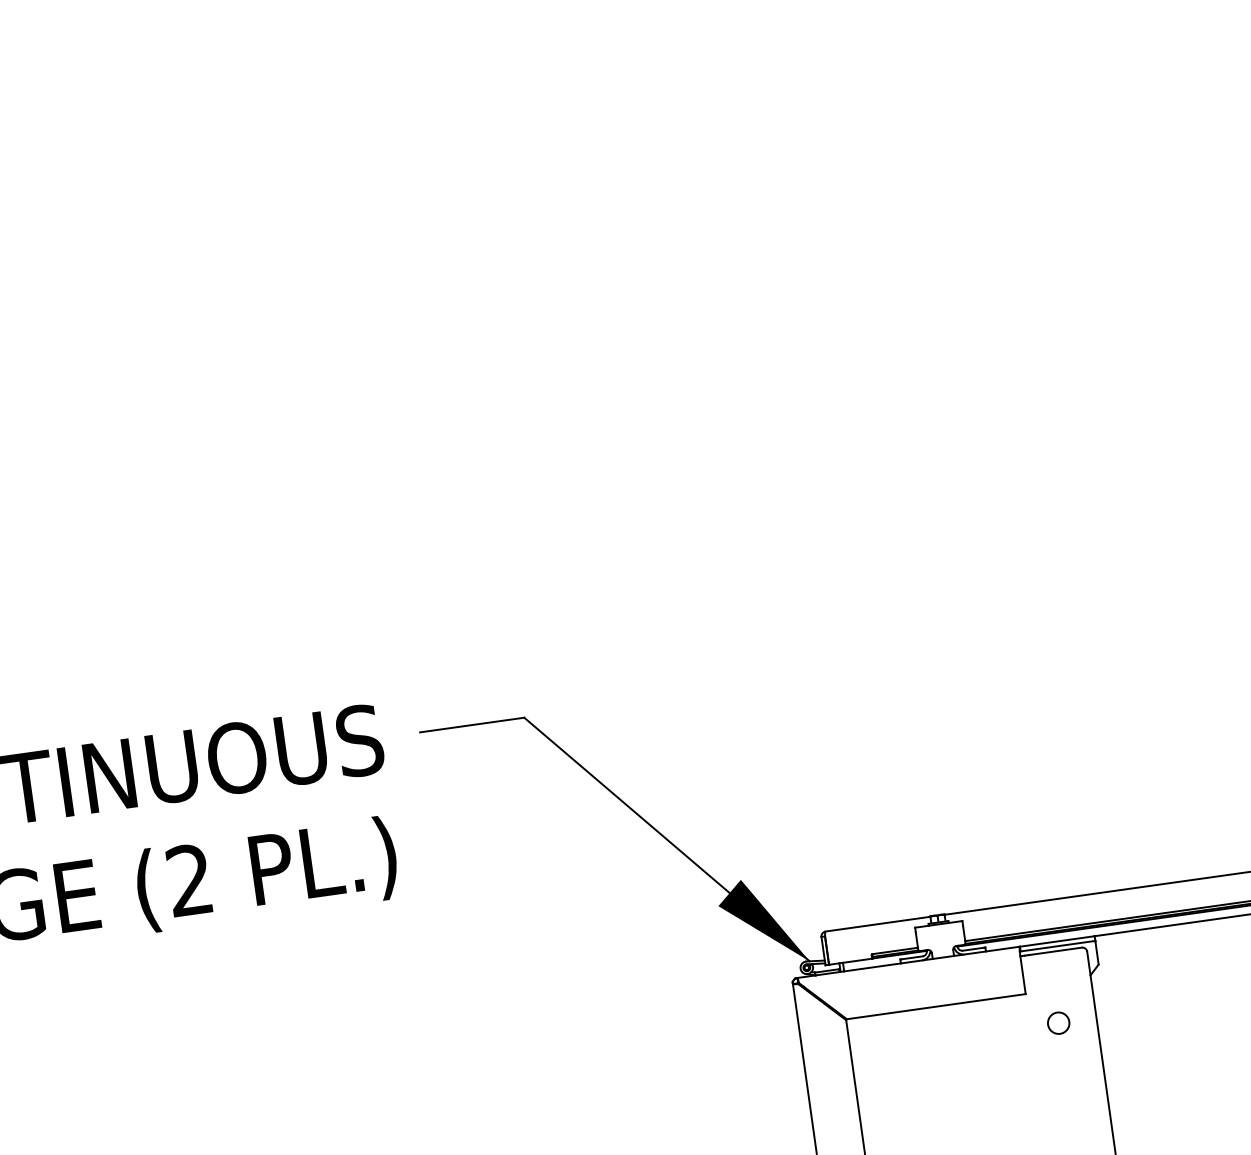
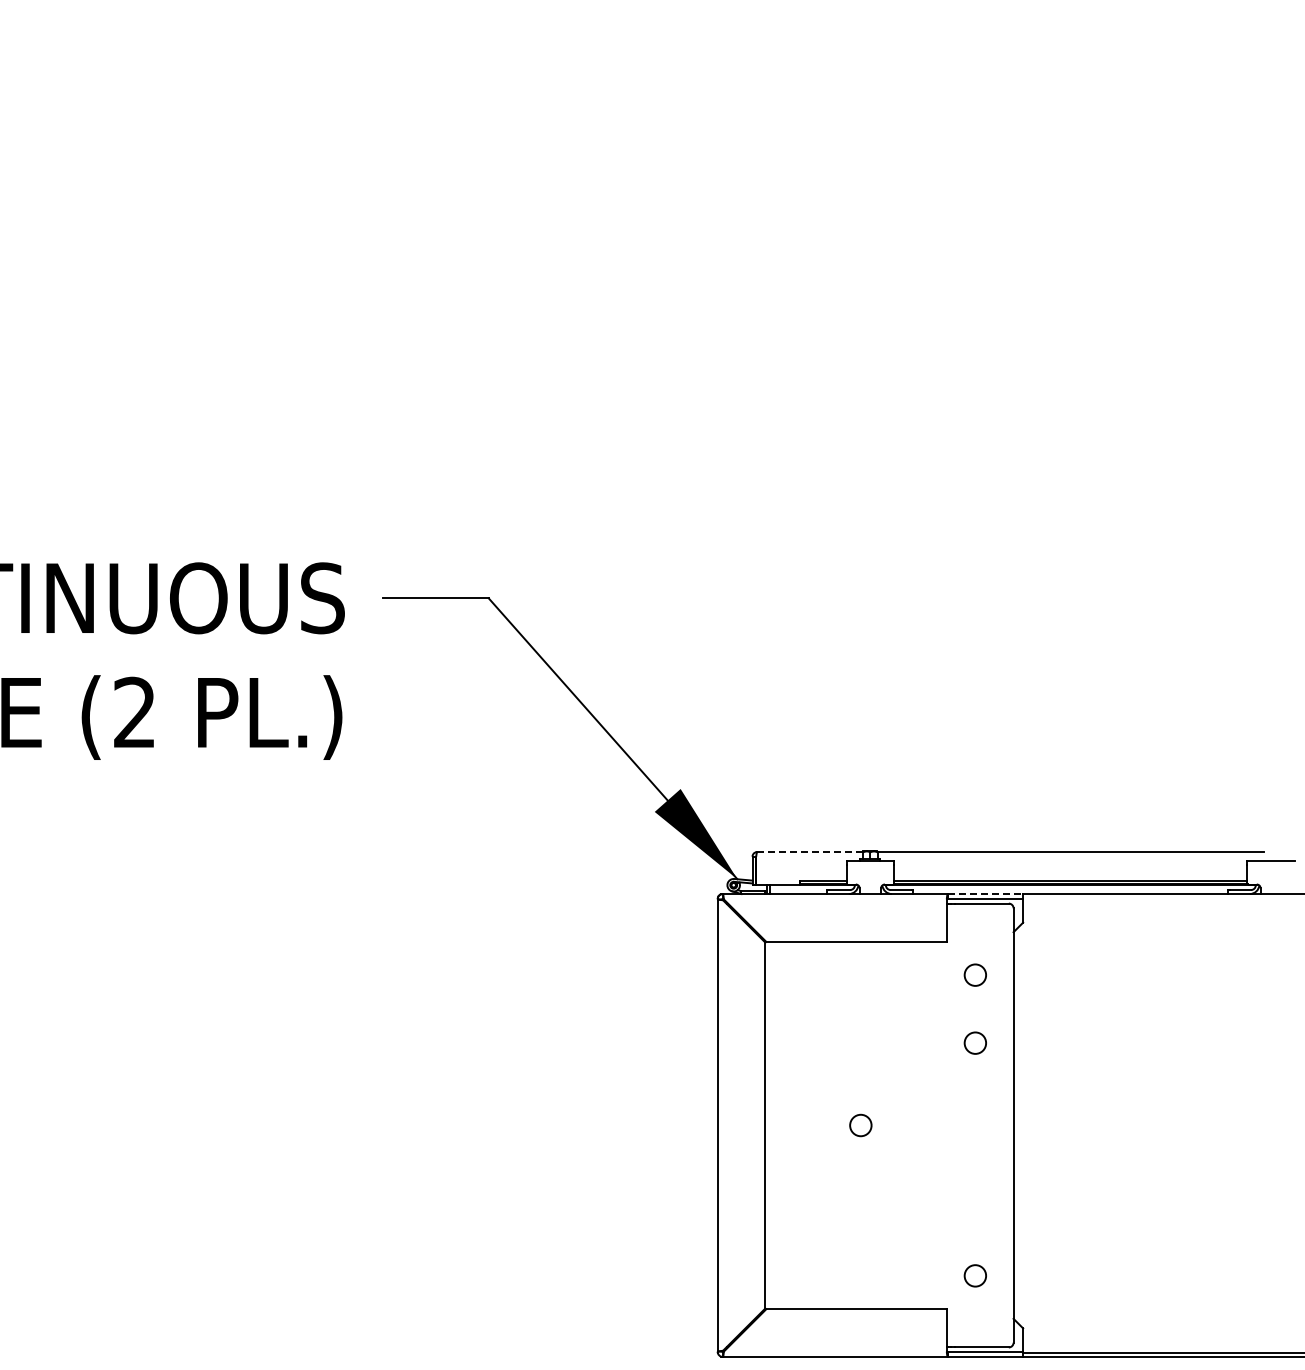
line: (878, 923) -> (810, 851), solid -> dashed
line: (1057, 941) -> (985, 894), solid -> dashed
circle: (1067, 1089) -> (974, 1042), added

